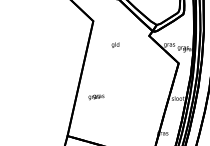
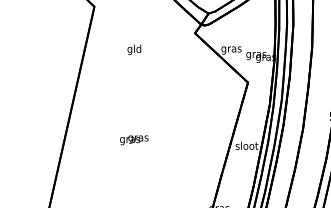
text: (96, 97) -> (134, 140), moved

